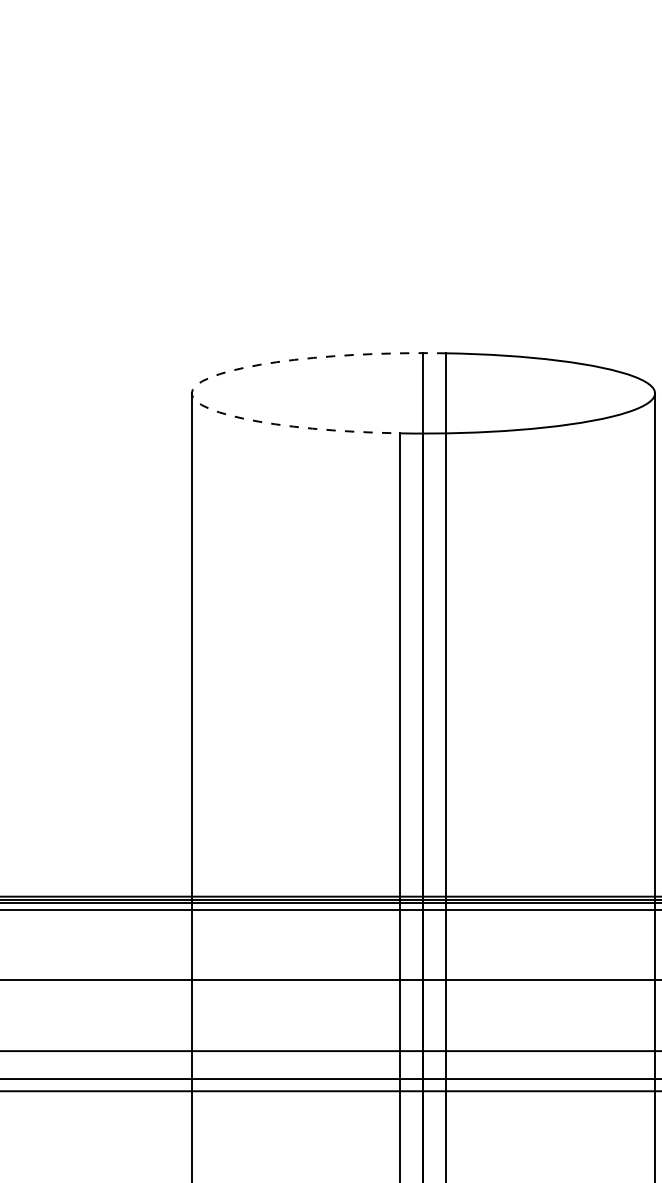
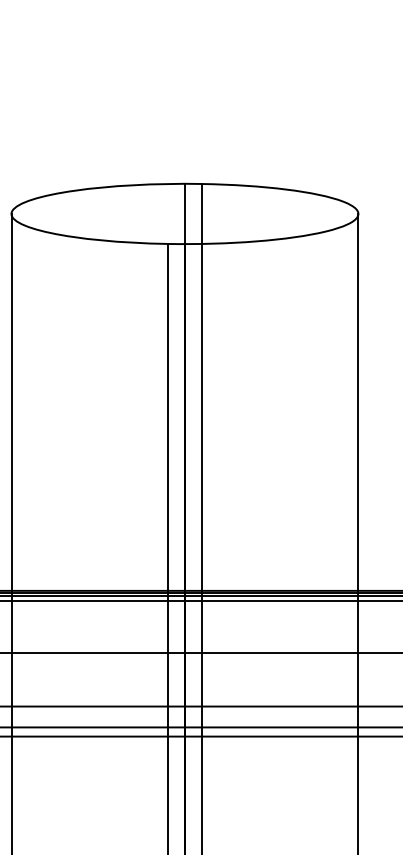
arc: (202, 381) -> (19, 205), dashed -> solid

